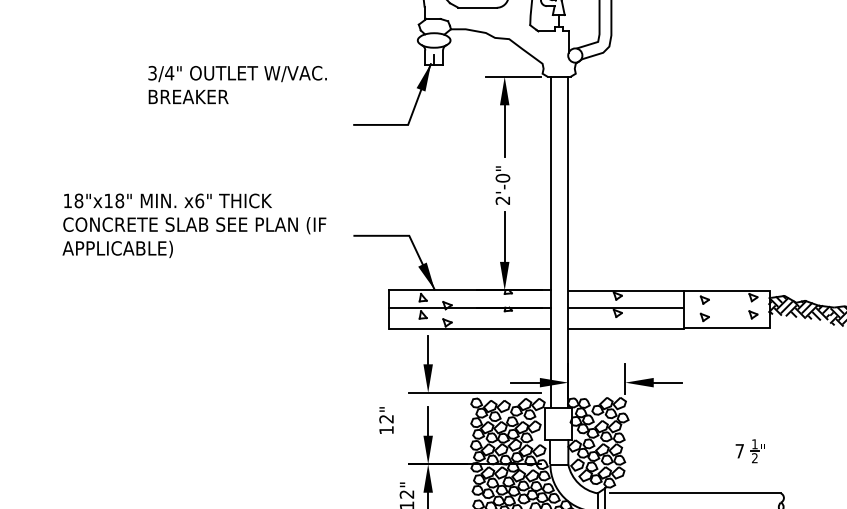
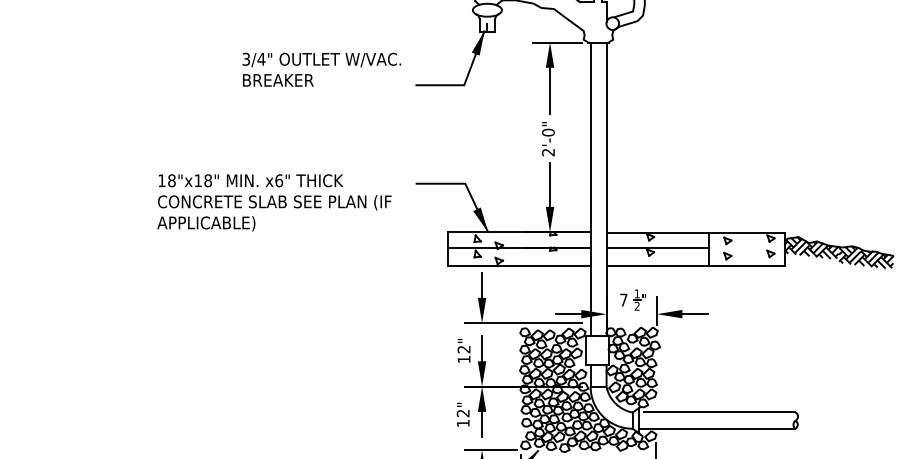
text: (237, 84) -> (321, 69), moved
text: (194, 225) -> (274, 202), moved
text: (385, 420) -> (463, 350), moved
part: (749, 450) -> (632, 299), moved

